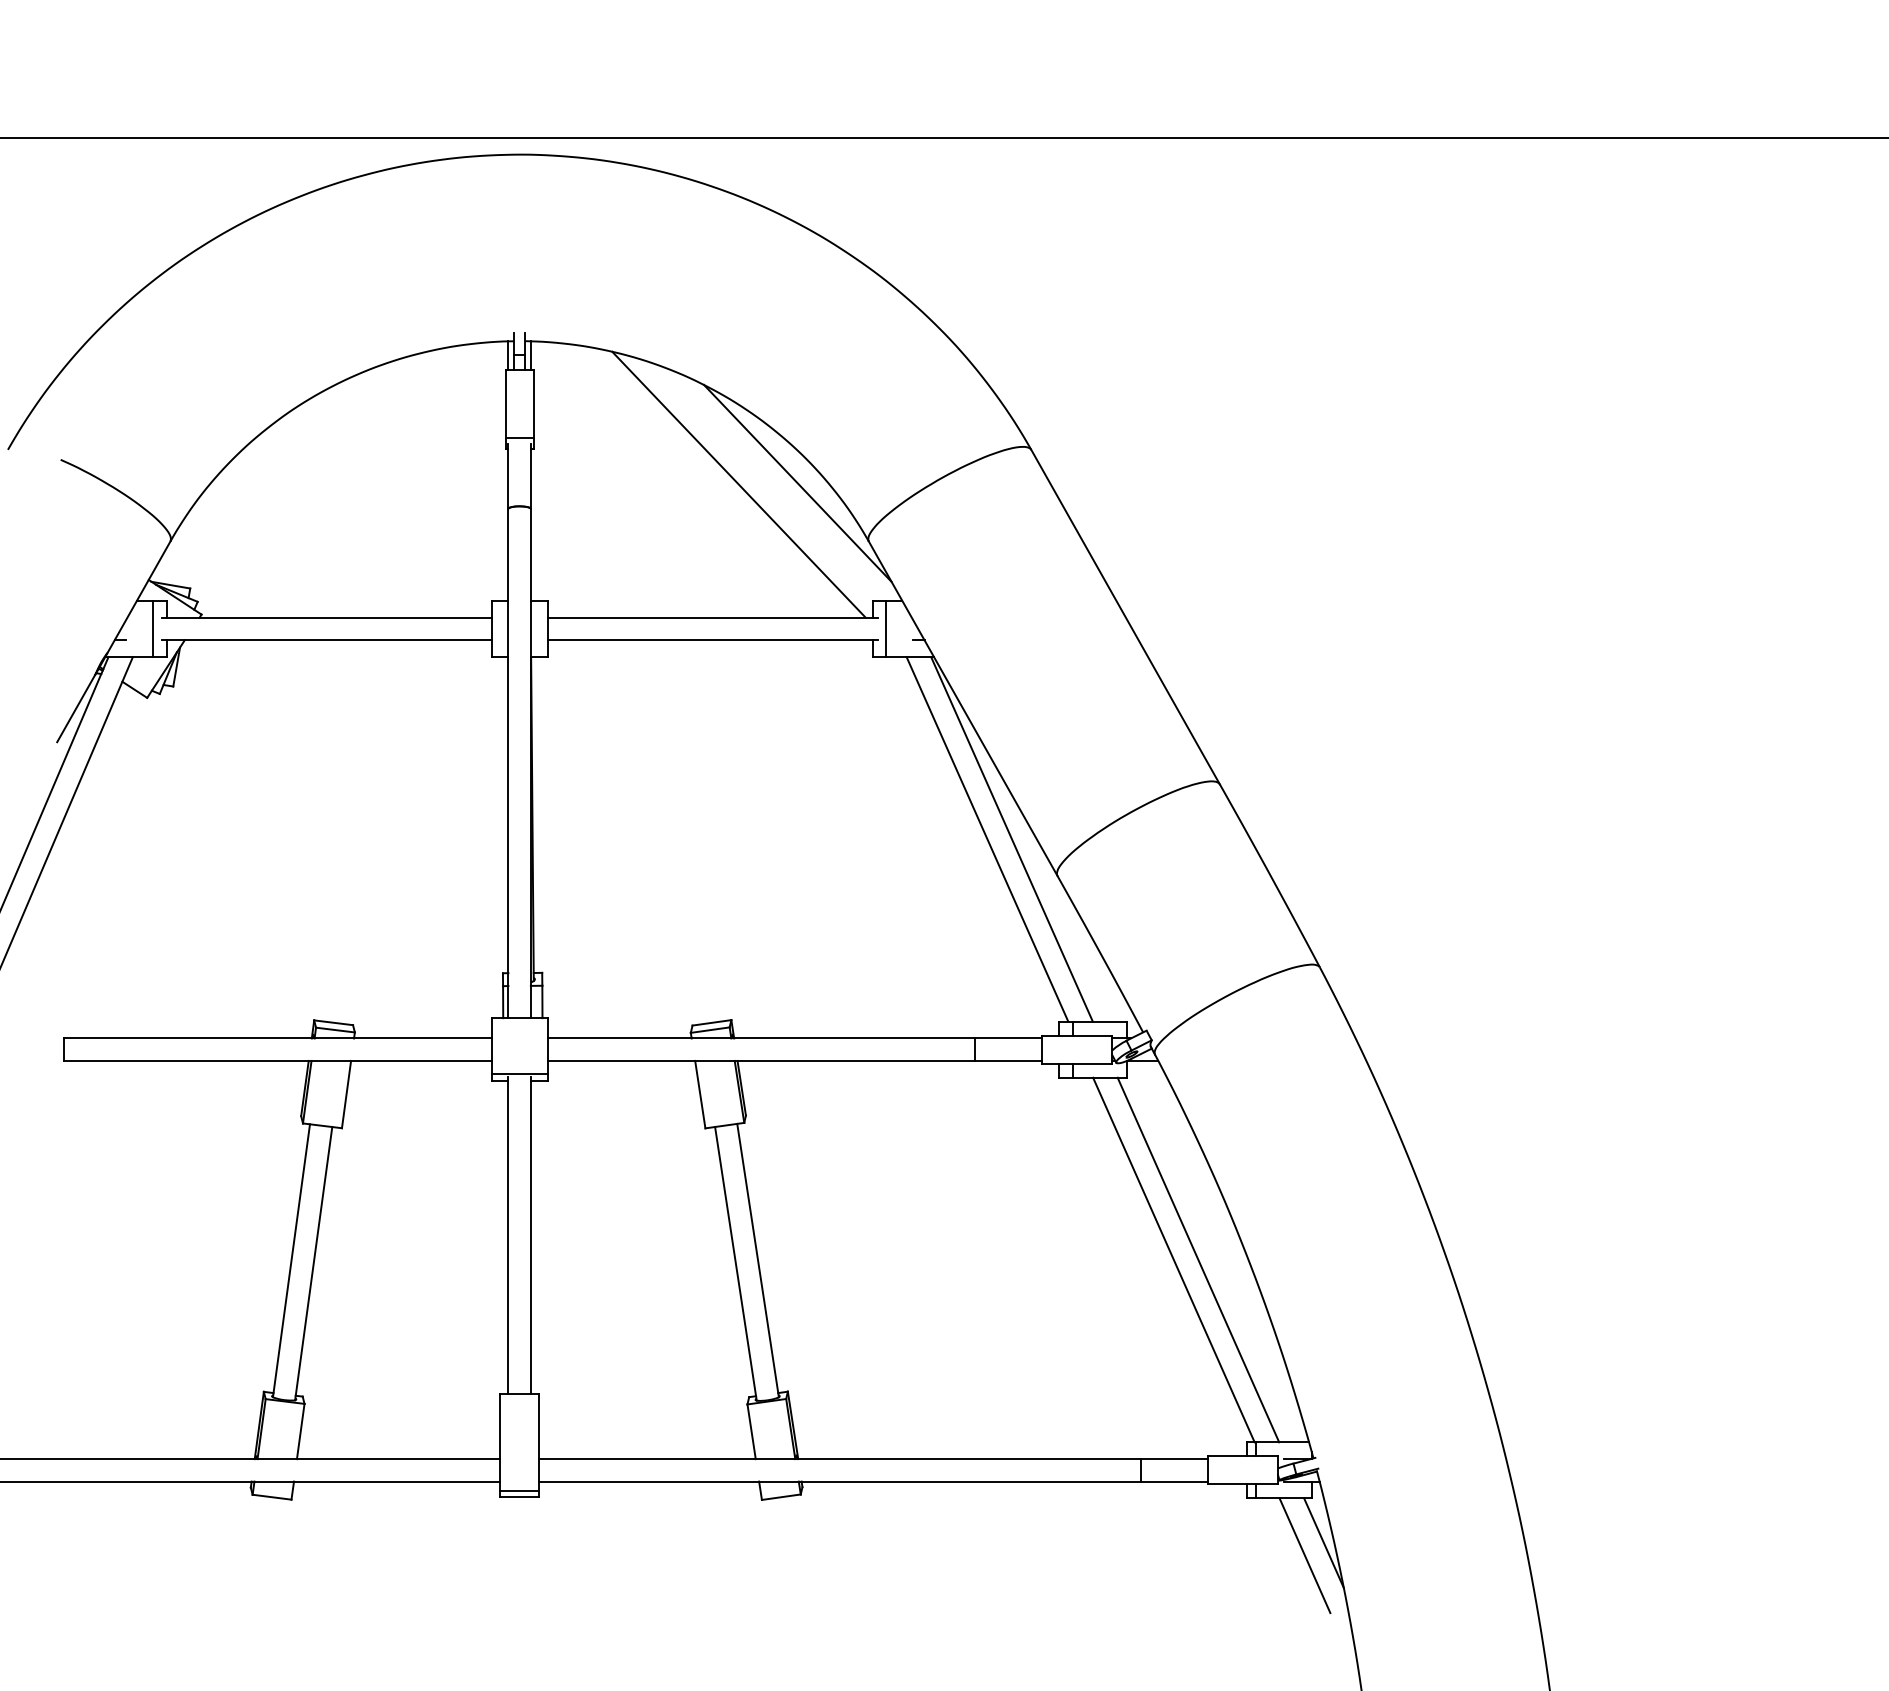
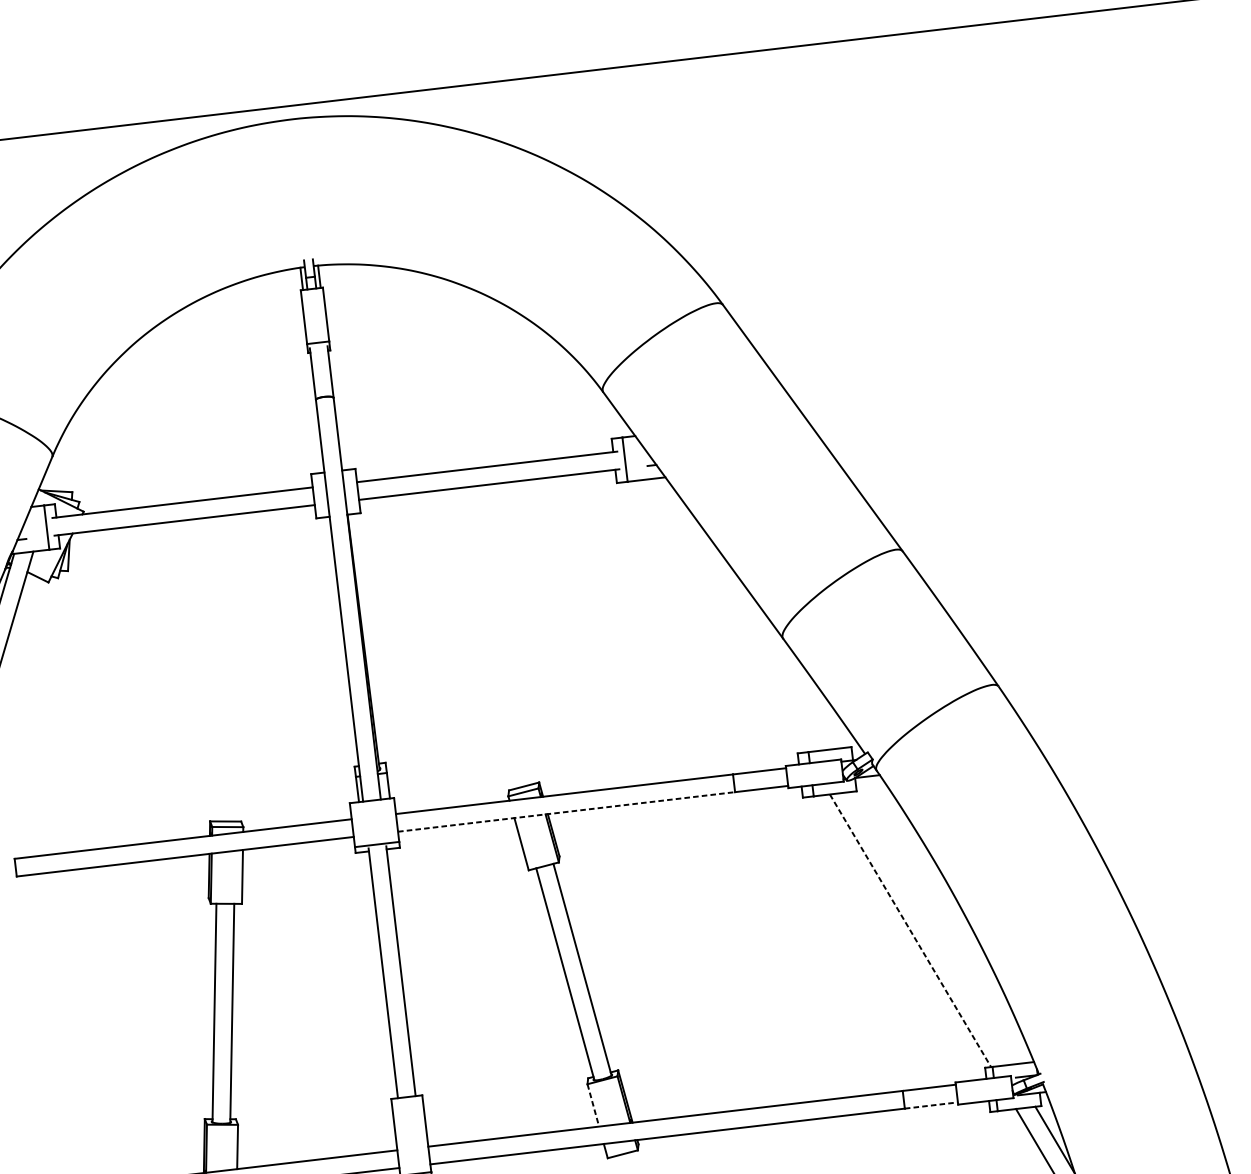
line: (797, 482) -> (541, 352), removed
line: (738, 484) -> (495, 359), removed
line: (987, 839) -> (724, 616), removed
line: (1011, 839) -> (743, 614), removed
line: (761, 1060) -> (566, 811), solid -> dashed
line: (1198, 1259) -> (929, 928), removed
line: (1174, 1260) -> (911, 931), solid -> dashed
line: (751, 1431) -> (593, 1105), solid -> dashed
line: (1174, 1481) -> (931, 1105), solid -> dashed

